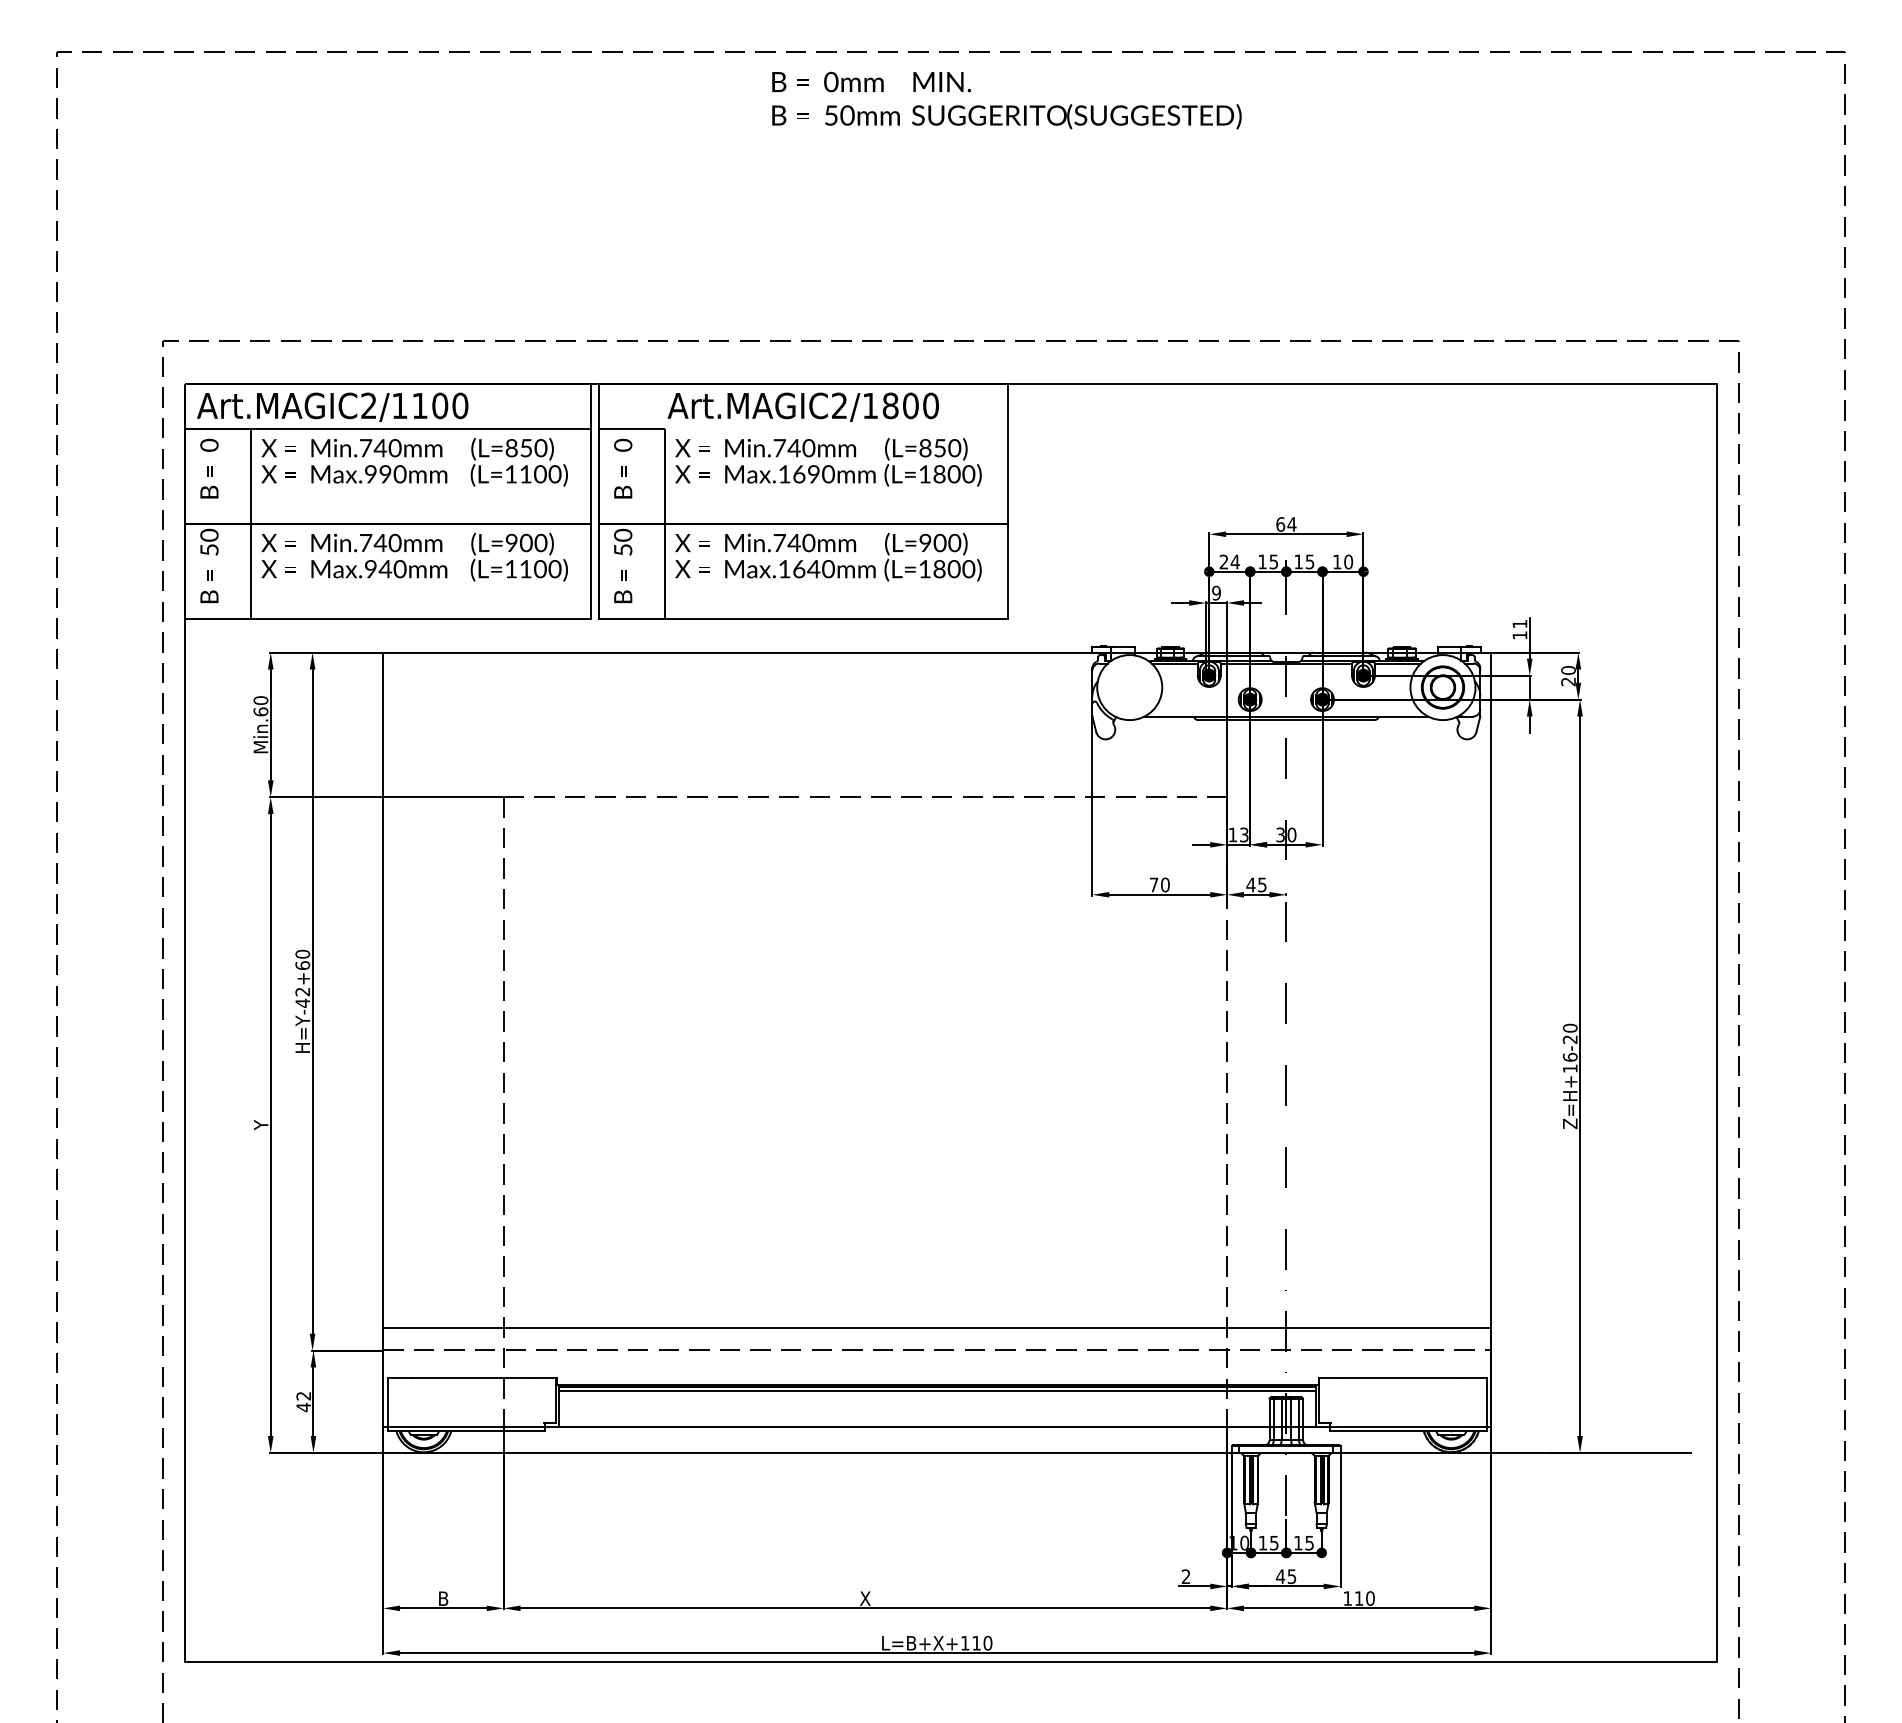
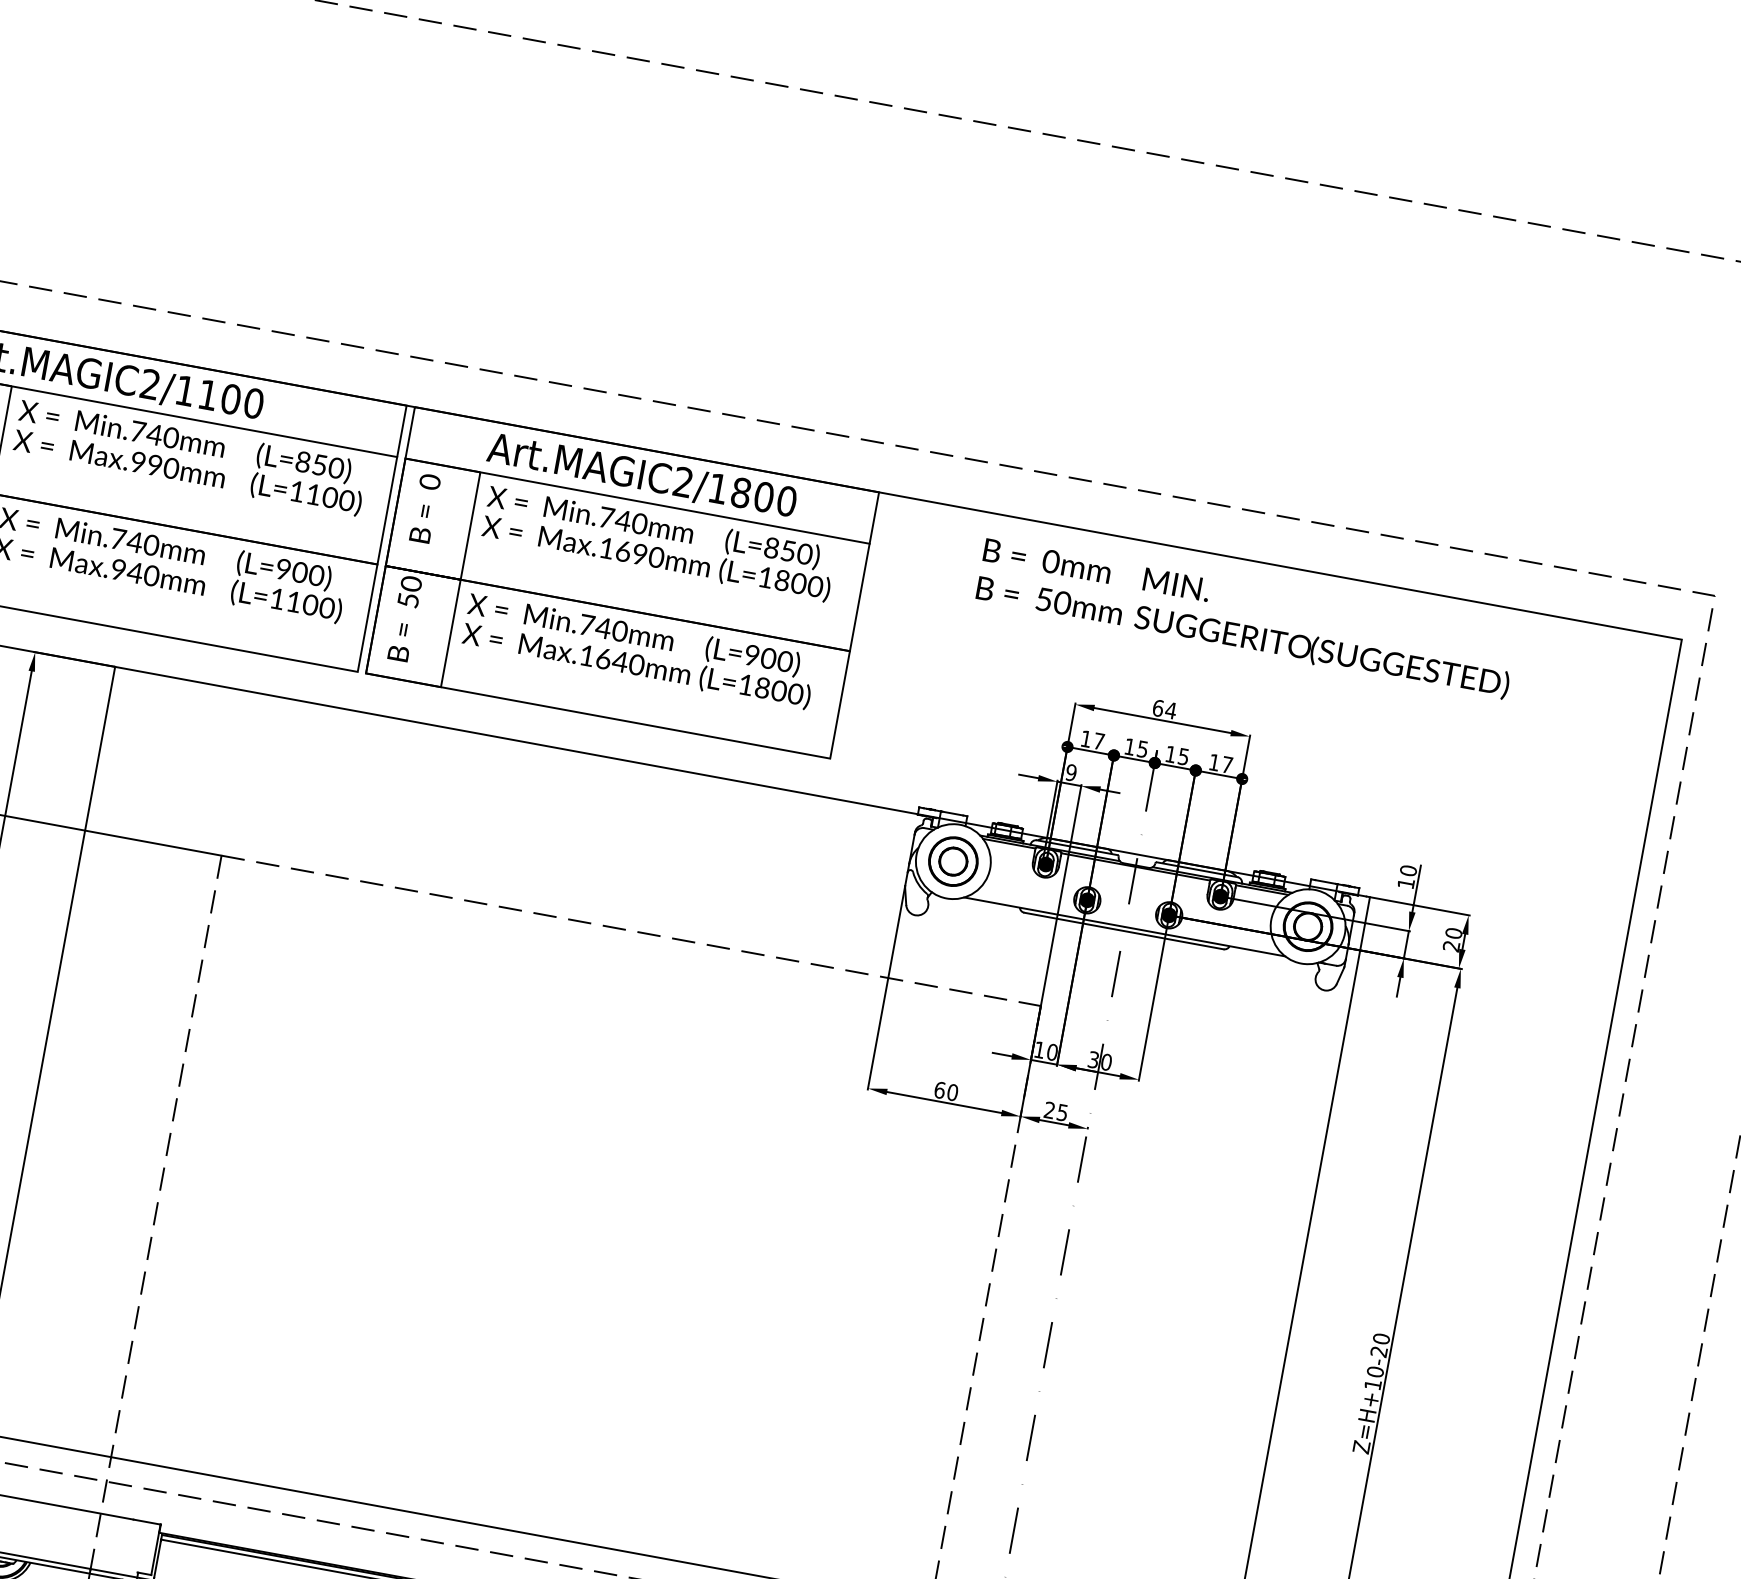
text: (1006, 100) -> (1245, 619), moved
line: (803, 429) -> (637, 501), added
text: (1229, 561) -> (1092, 739), 24 -> 17
text: (1348, 561) -> (1227, 764), 10 -> 17
text: (1519, 623) -> (1408, 870), 11 -> 10
part: (1129, 687) -> (953, 861), added
text: (1243, 834) -> (1051, 1051), 13 -> 10
text: (1153, 884) -> (939, 1089), 70 -> 60
text: (1250, 884) -> (1049, 1109), 45 -> 25
text: (1569, 1056) -> (1374, 1370), Z=H+16-20 -> Z=H+10-20

